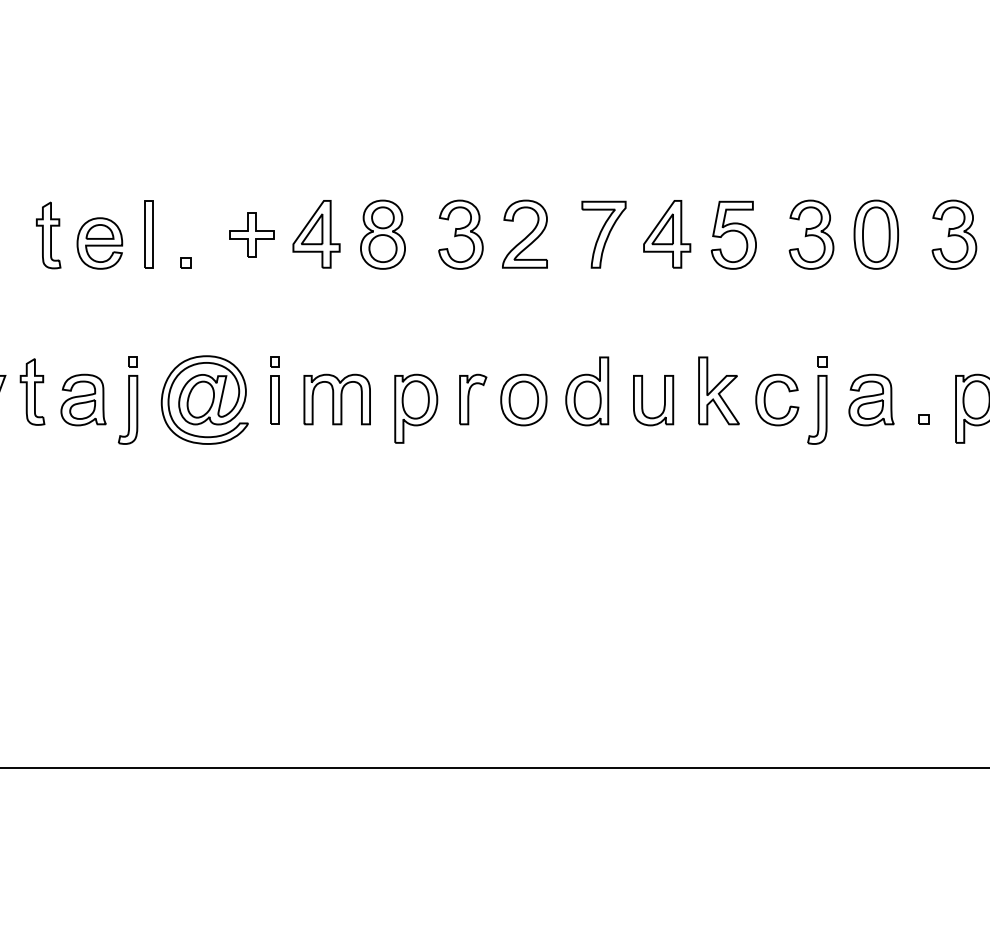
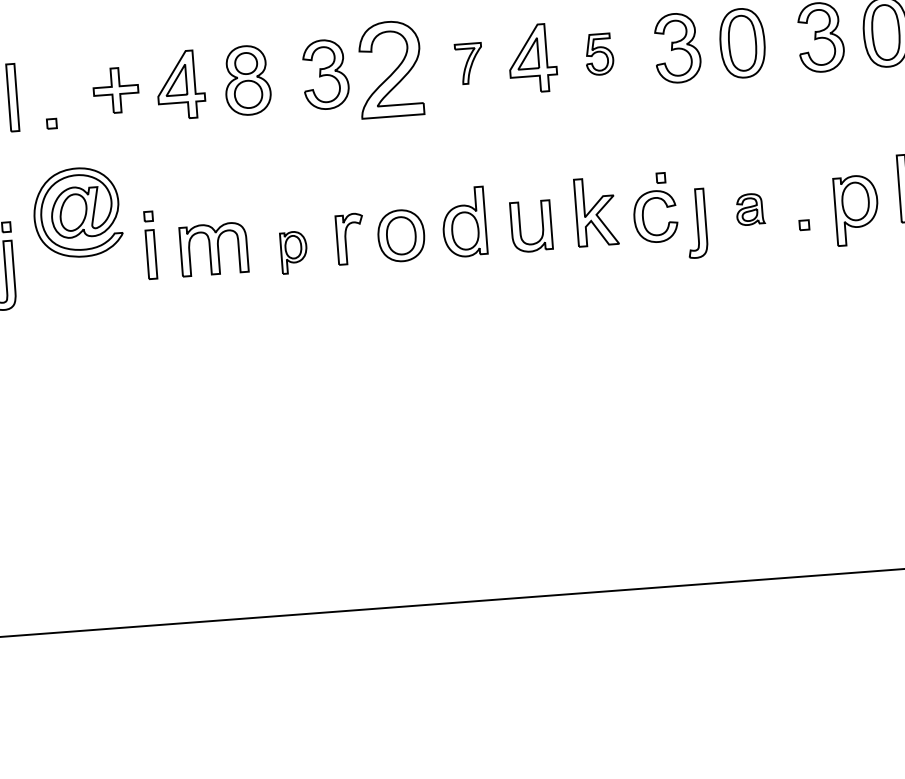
part: (524, 233) -> (389, 68), size x1.4
part: (603, 234) -> (468, 63), size x0.6
part: (733, 234) -> (599, 53), size x0.6
part: (822, 361) -> (660, 177), moved
part: (204, 399) -> (77, 212), moved
part: (871, 399) -> (750, 208), size x0.6
part: (416, 408) -> (294, 252), size x0.6

